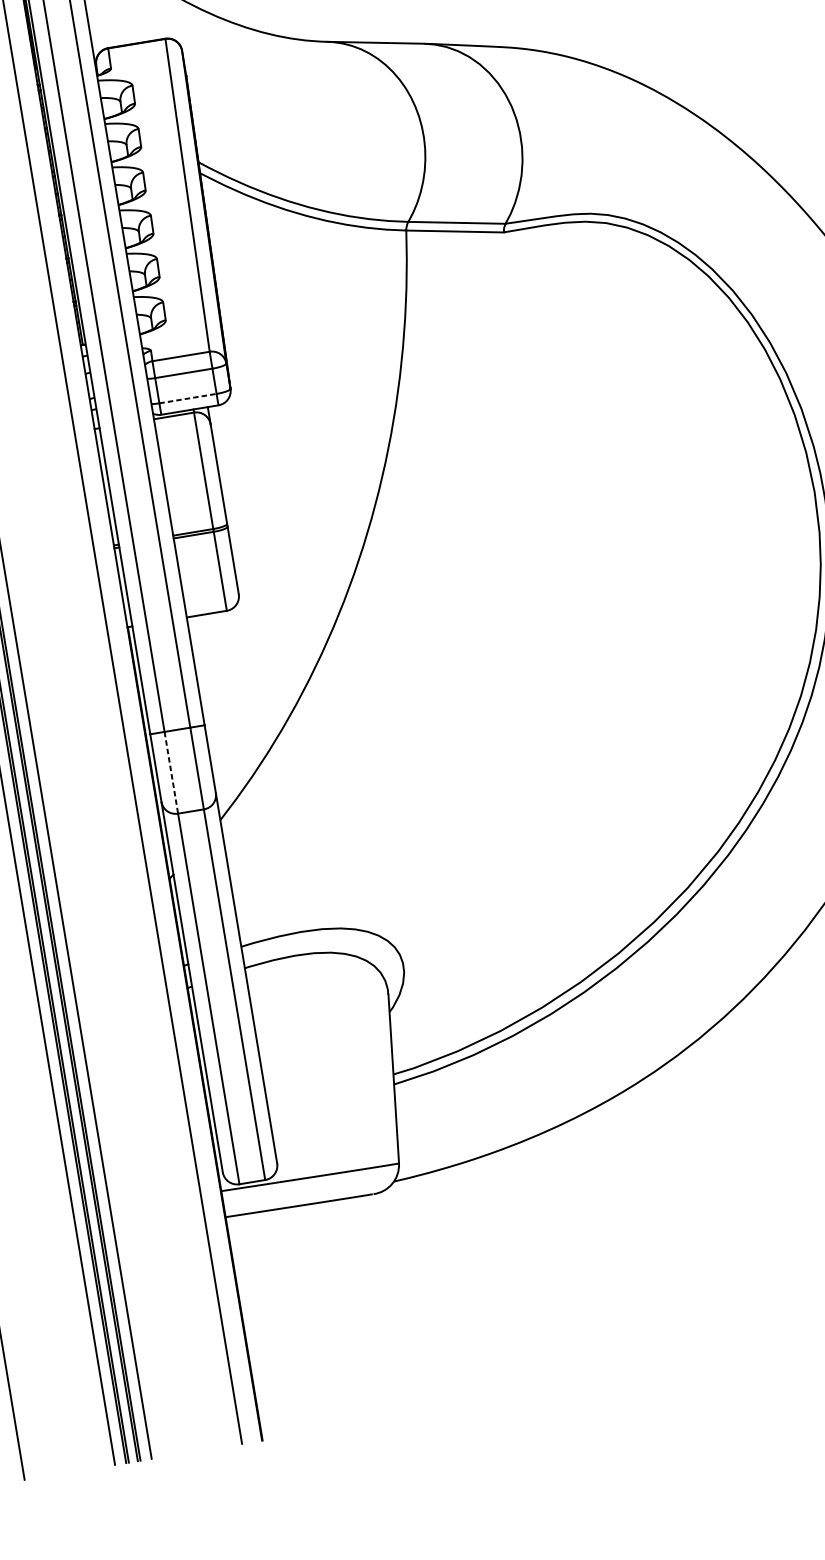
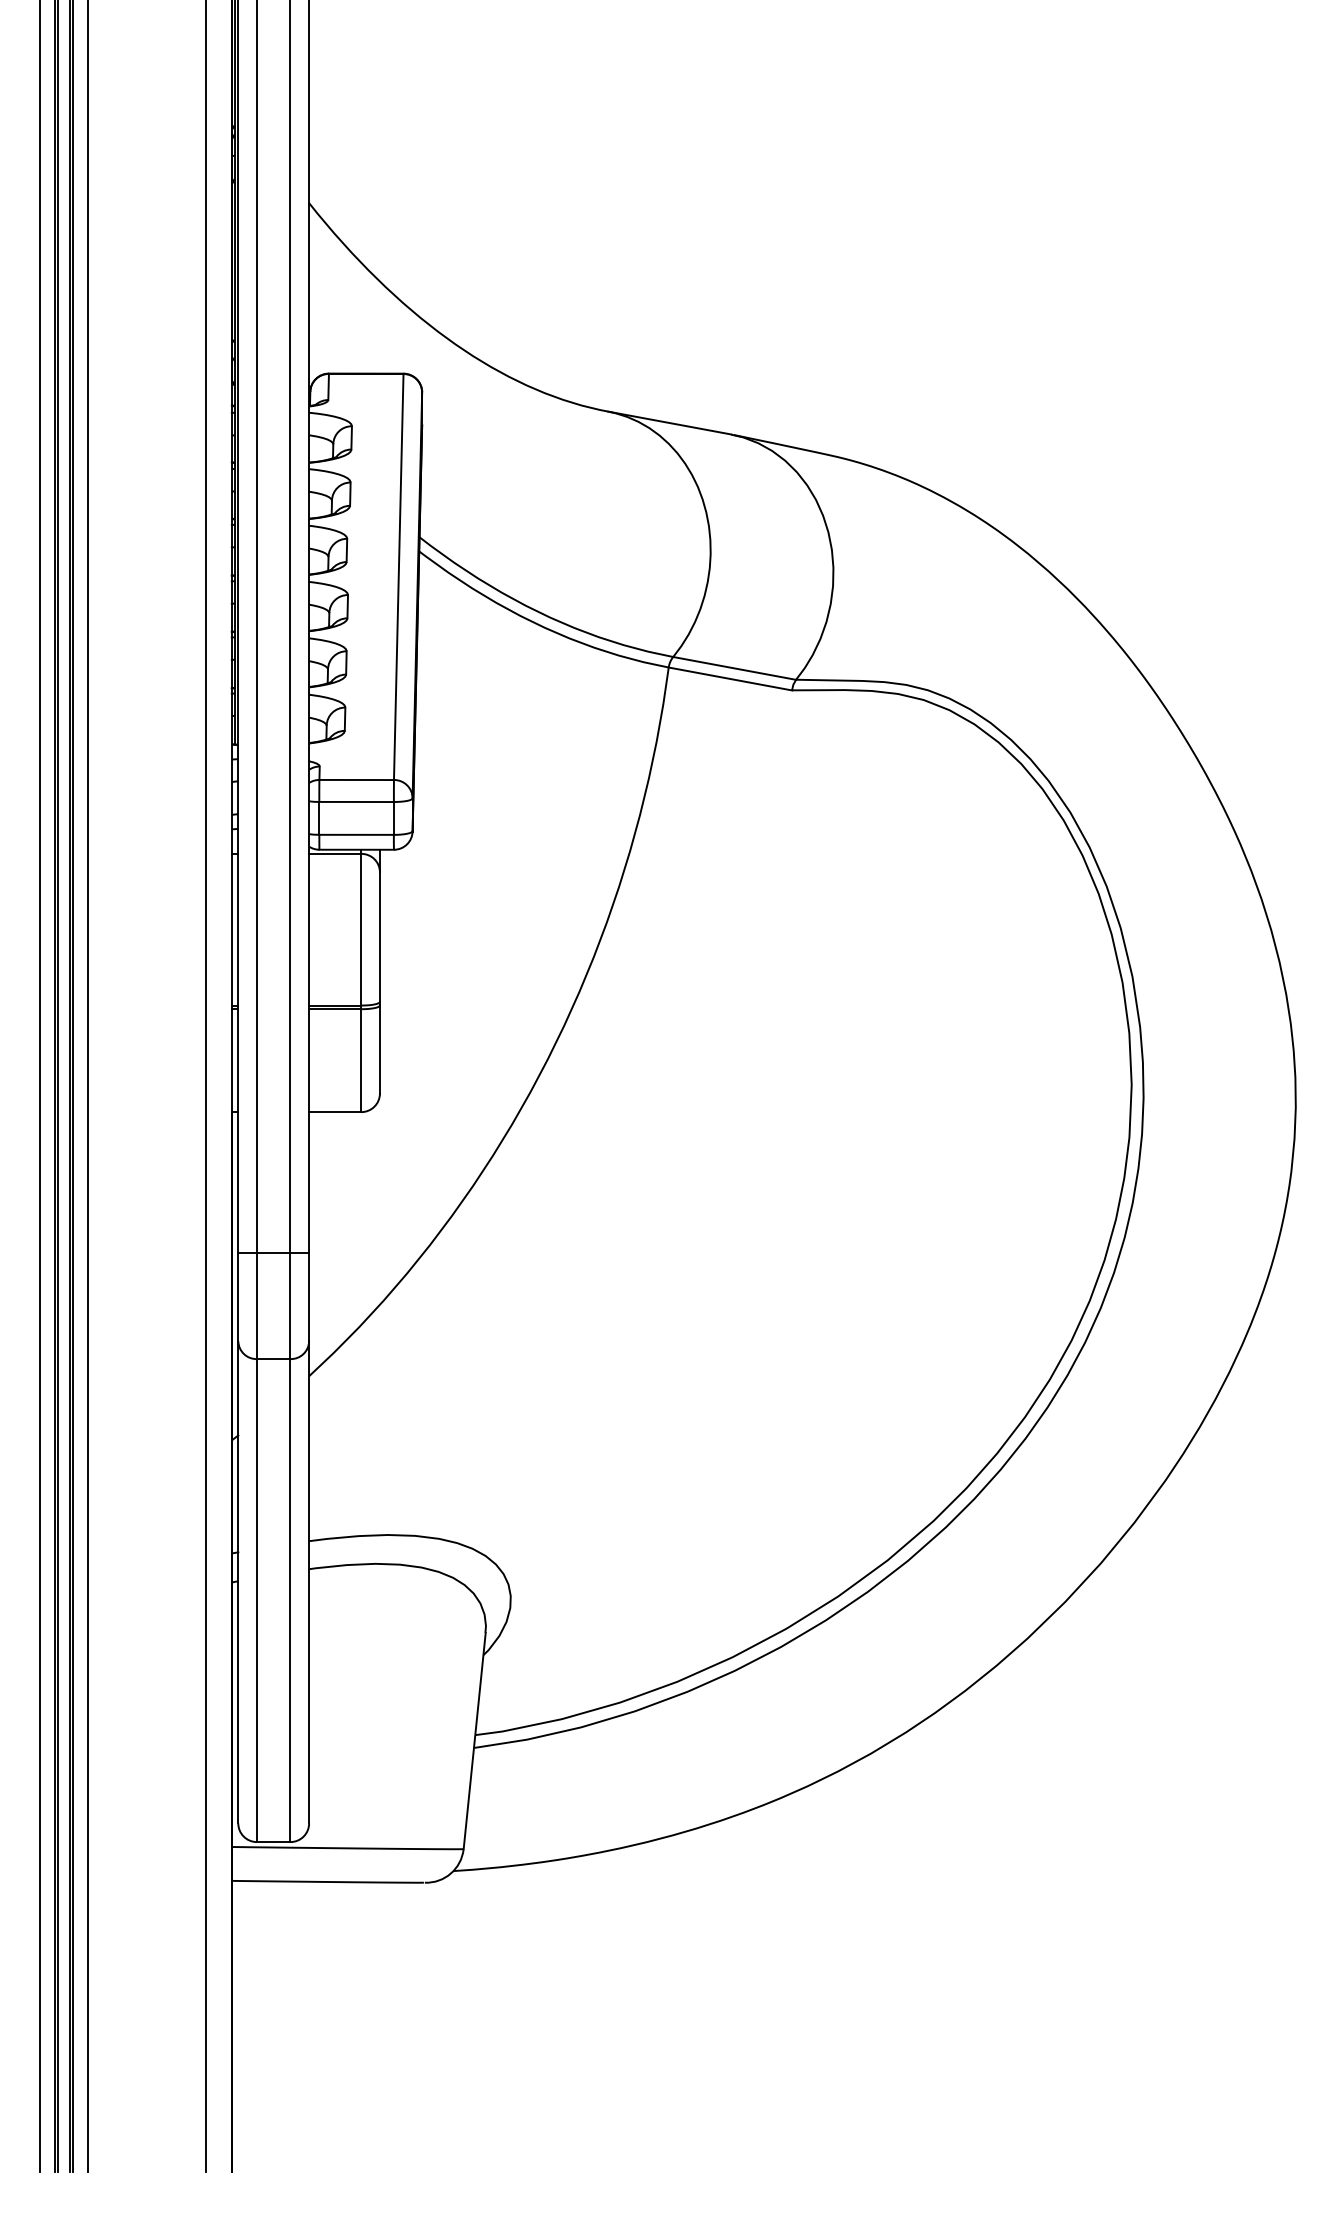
line: (188, 398) -> (357, 834), dashed -> solid
line: (171, 773) -> (256, 1306), dashed -> solid

